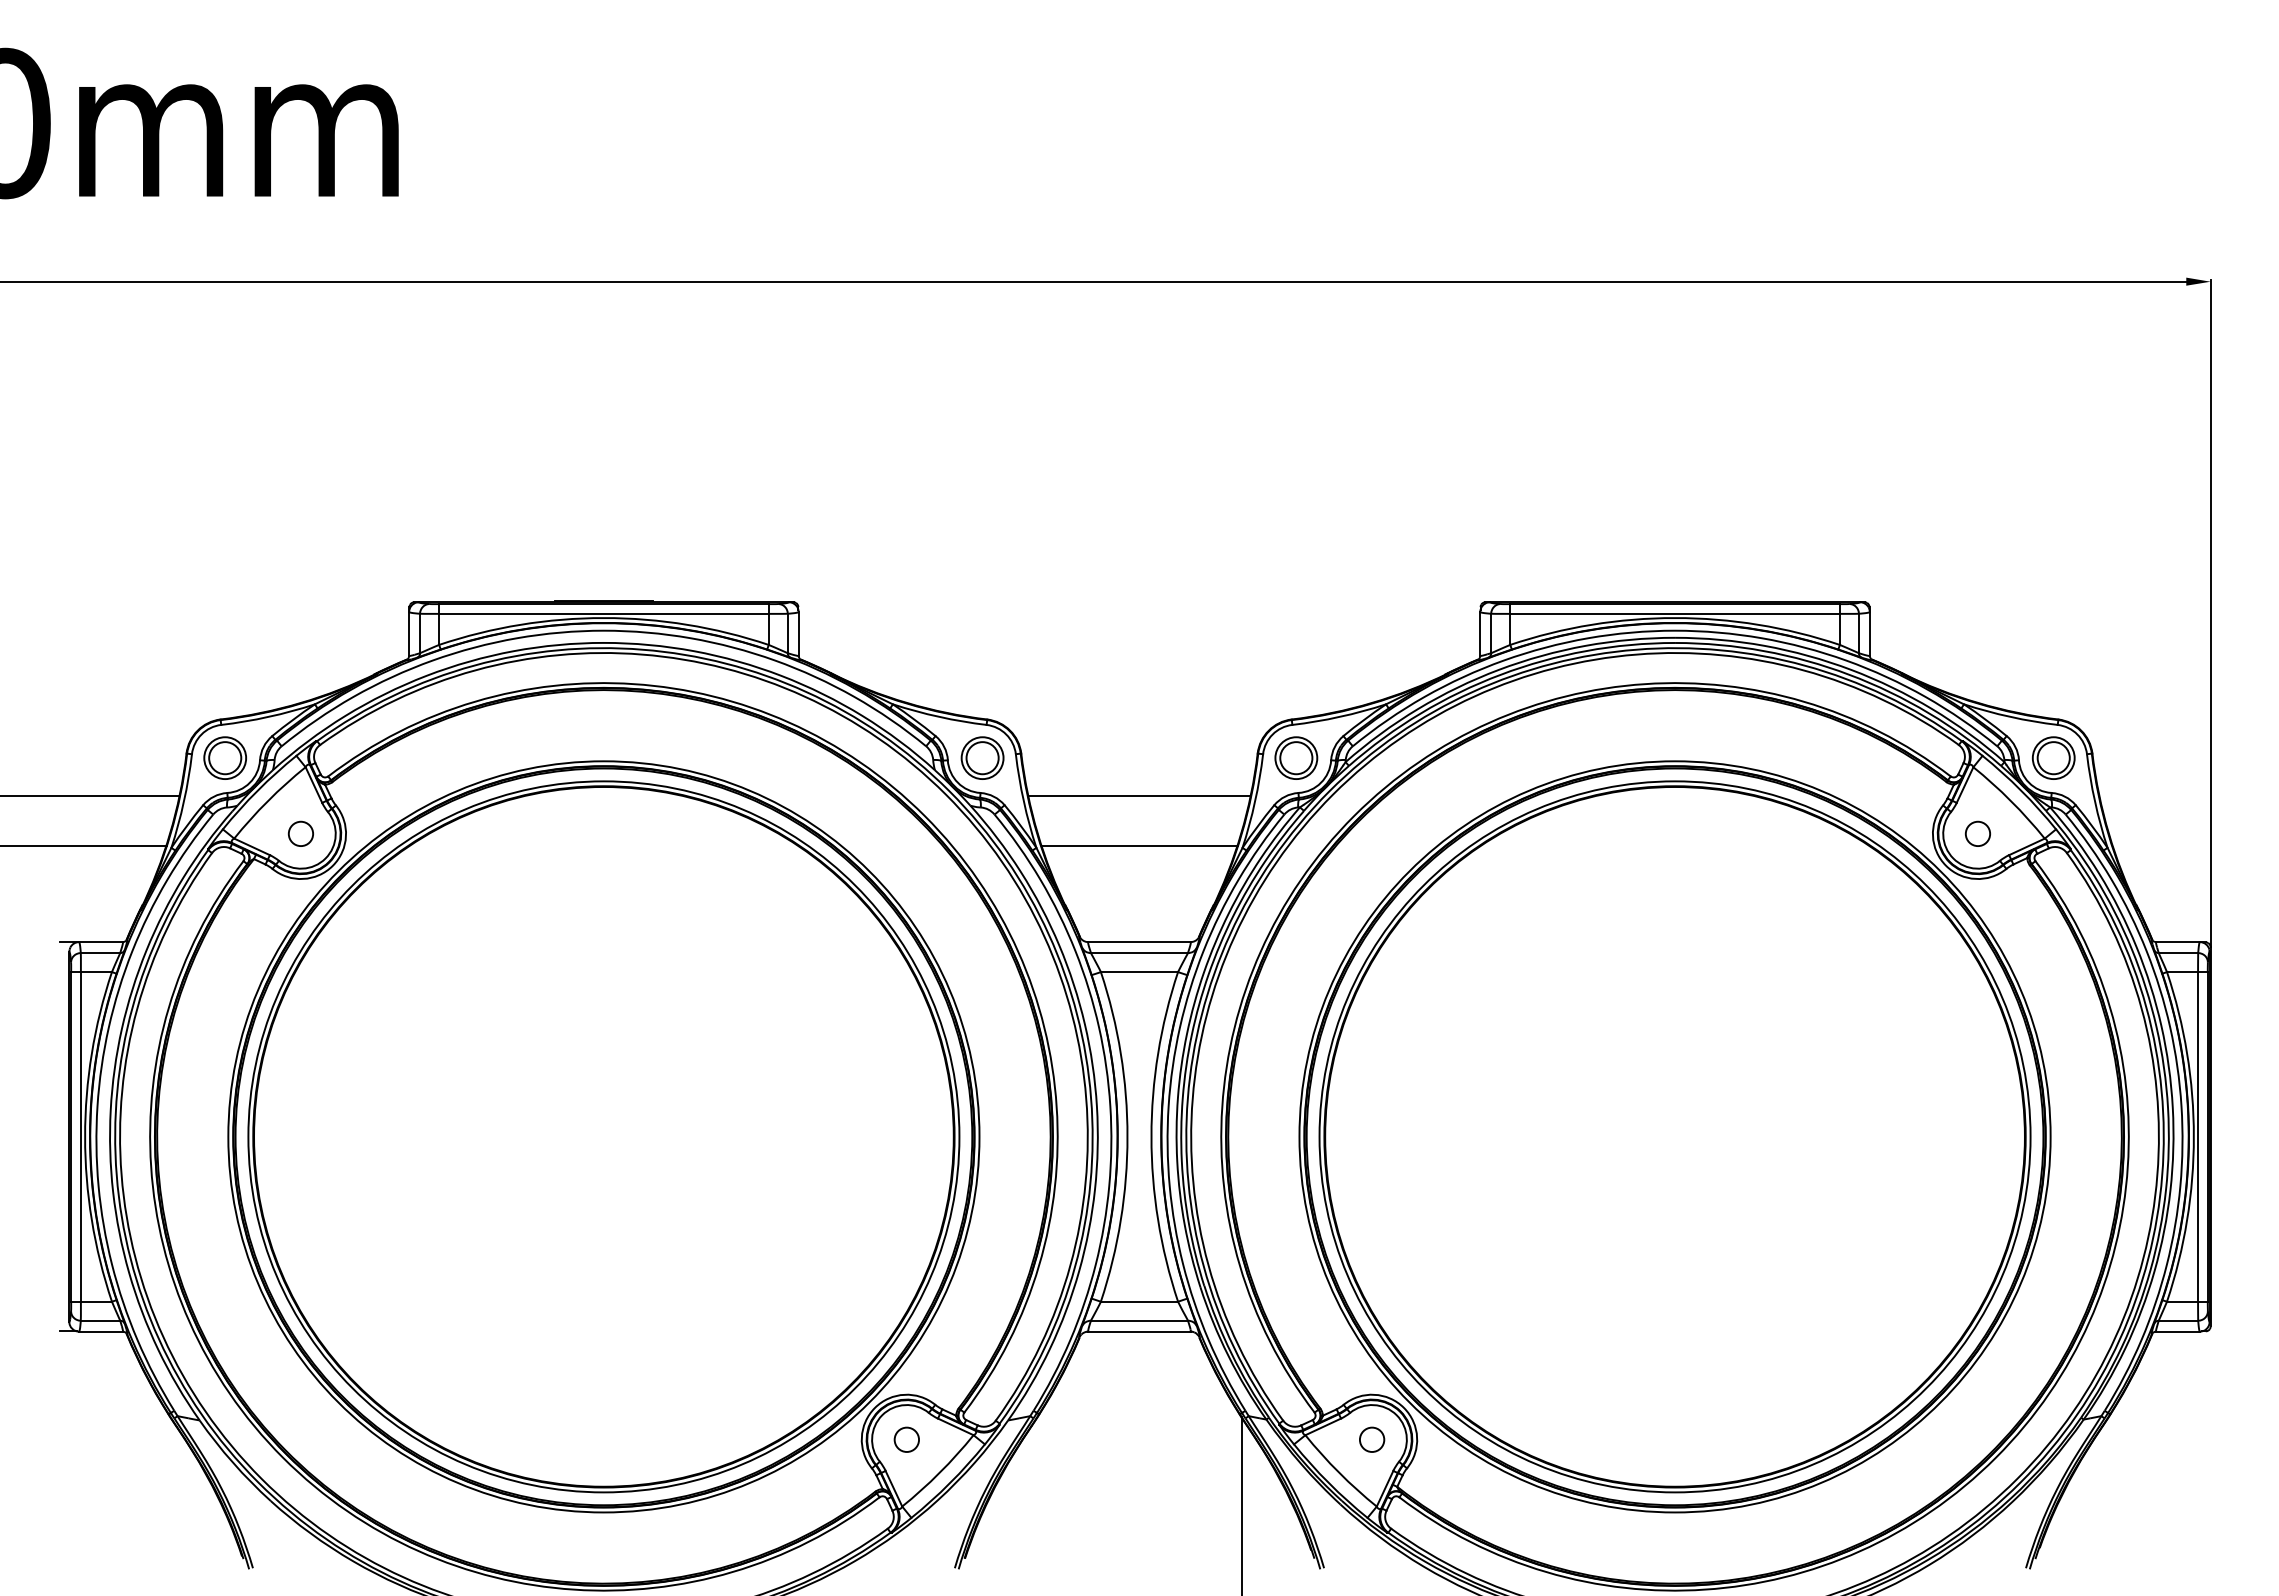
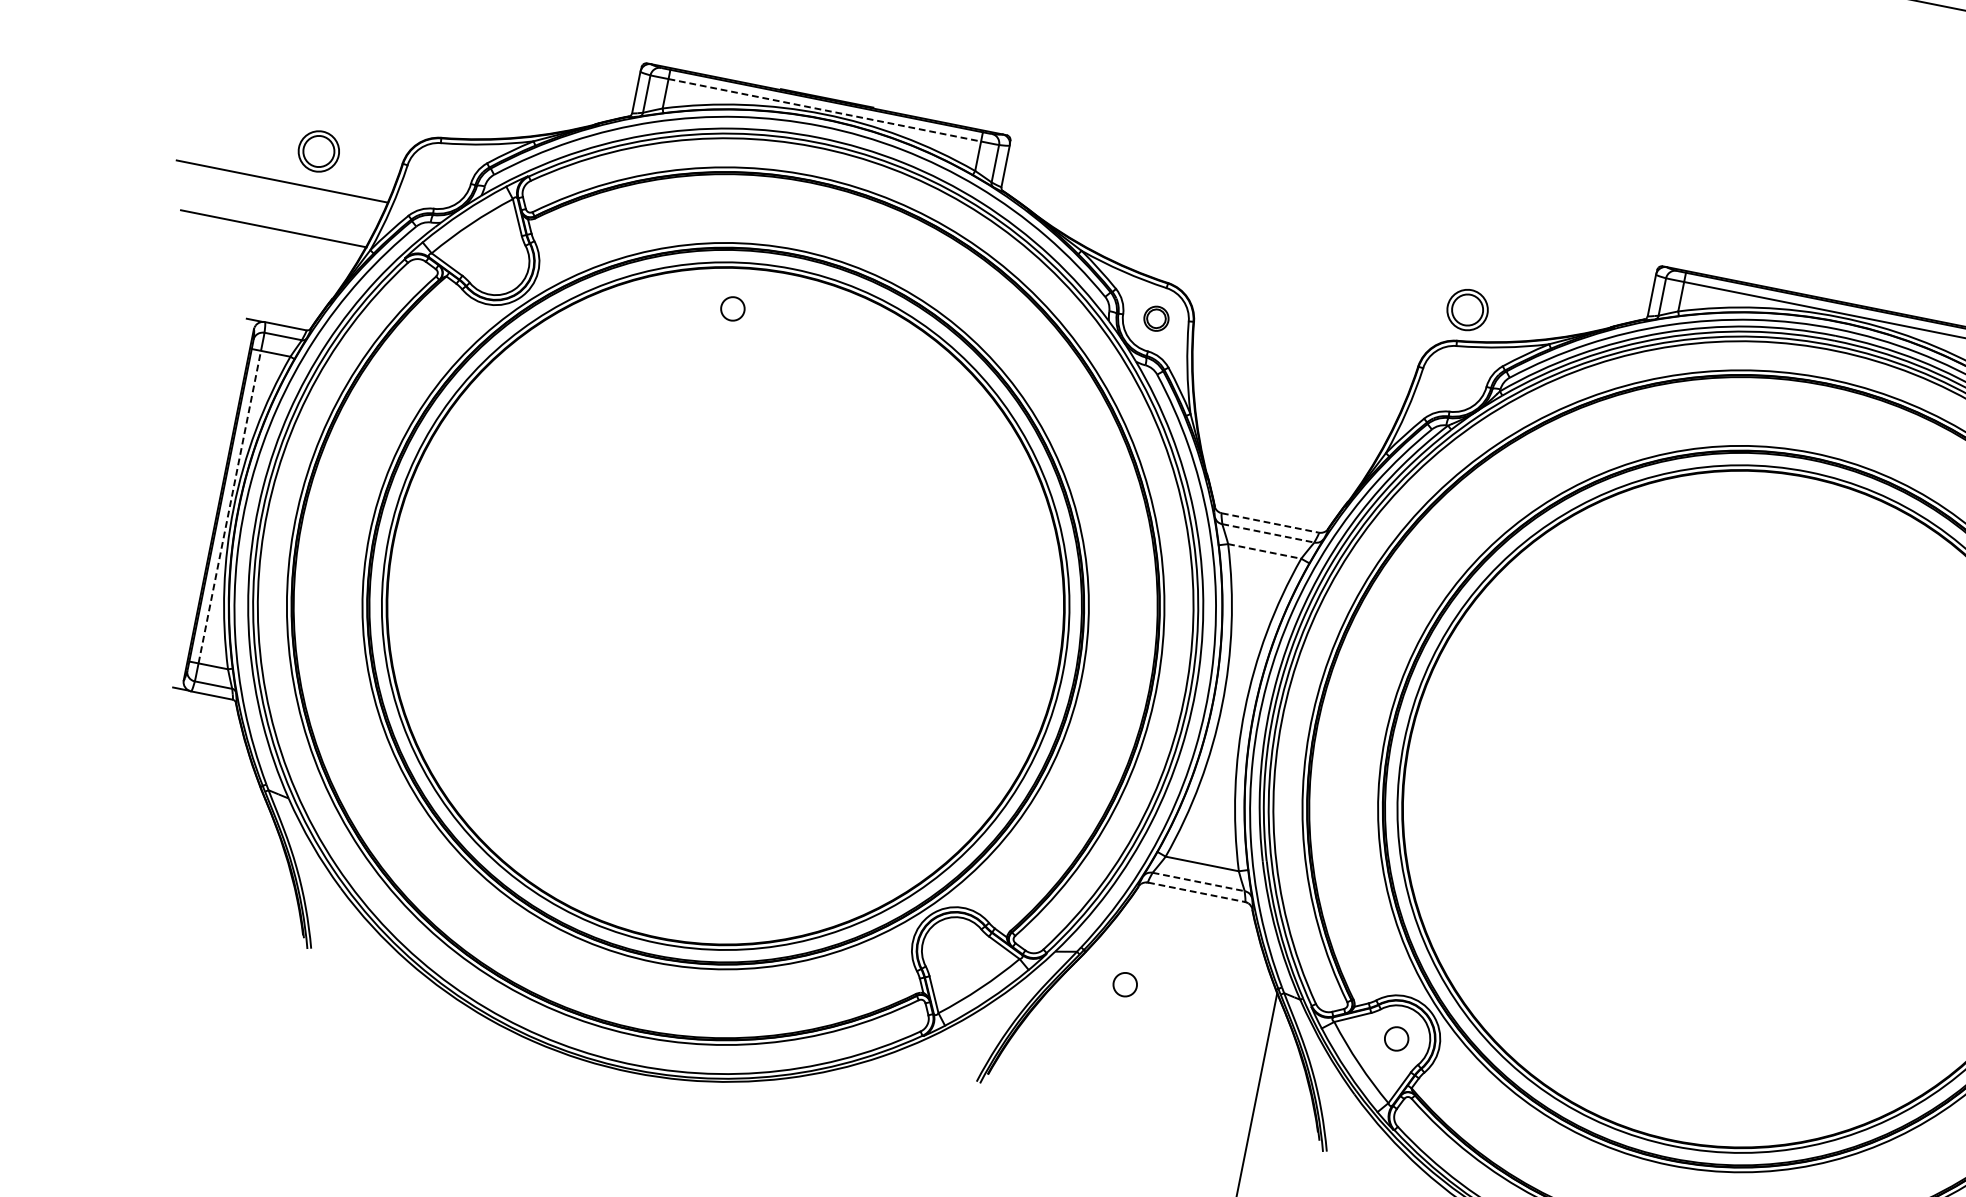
line: (603, 613) -> (824, 109), solid -> dashed
part: (224, 757) -> (318, 150), moved
part: (982, 757) -> (1156, 318), size x0.6
part: (1296, 757) -> (1467, 309), moved
line: (1138, 796) -> (1297, 384), removed
circle: (300, 833) -> (732, 308), moved
line: (1140, 845) -> (1289, 431), removed
line: (1139, 942) -> (1270, 523), solid -> dashed
line: (1139, 953) -> (1268, 533), solid -> dashed
line: (1139, 972) -> (1264, 551), solid -> dashed
line: (80, 1136) -> (229, 506), solid -> dashed
line: (1139, 1320) -> (1198, 881), solid -> dashed
line: (1139, 1331) -> (1196, 892), solid -> dashed
circle: (906, 1439) -> (1124, 984), moved

